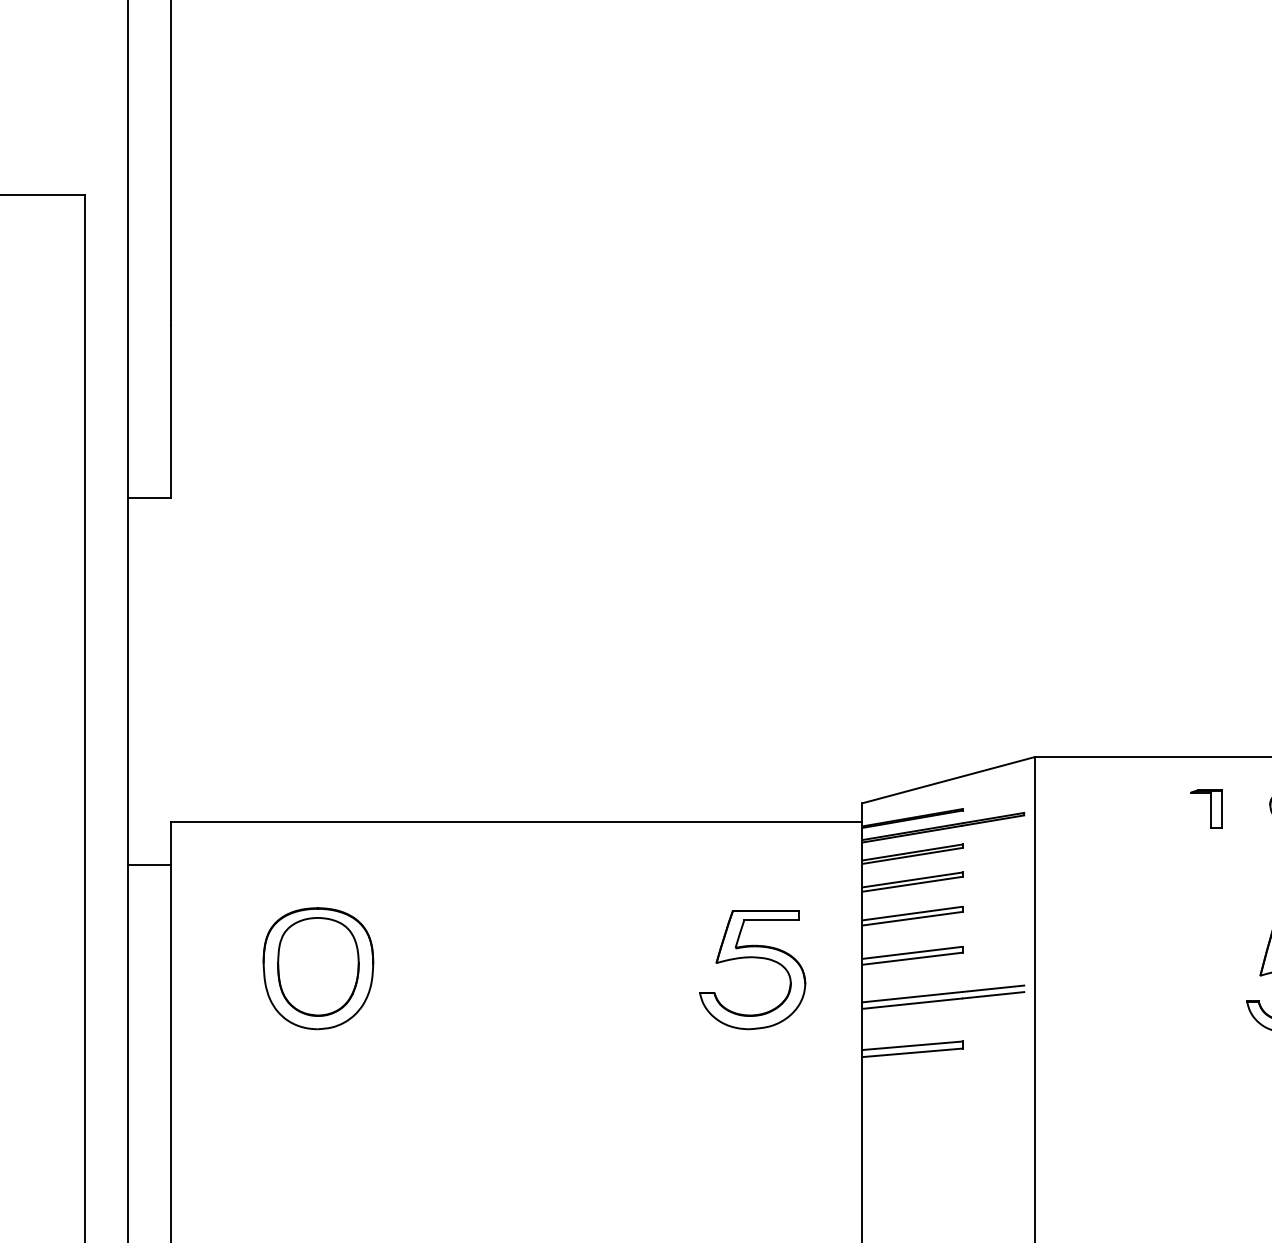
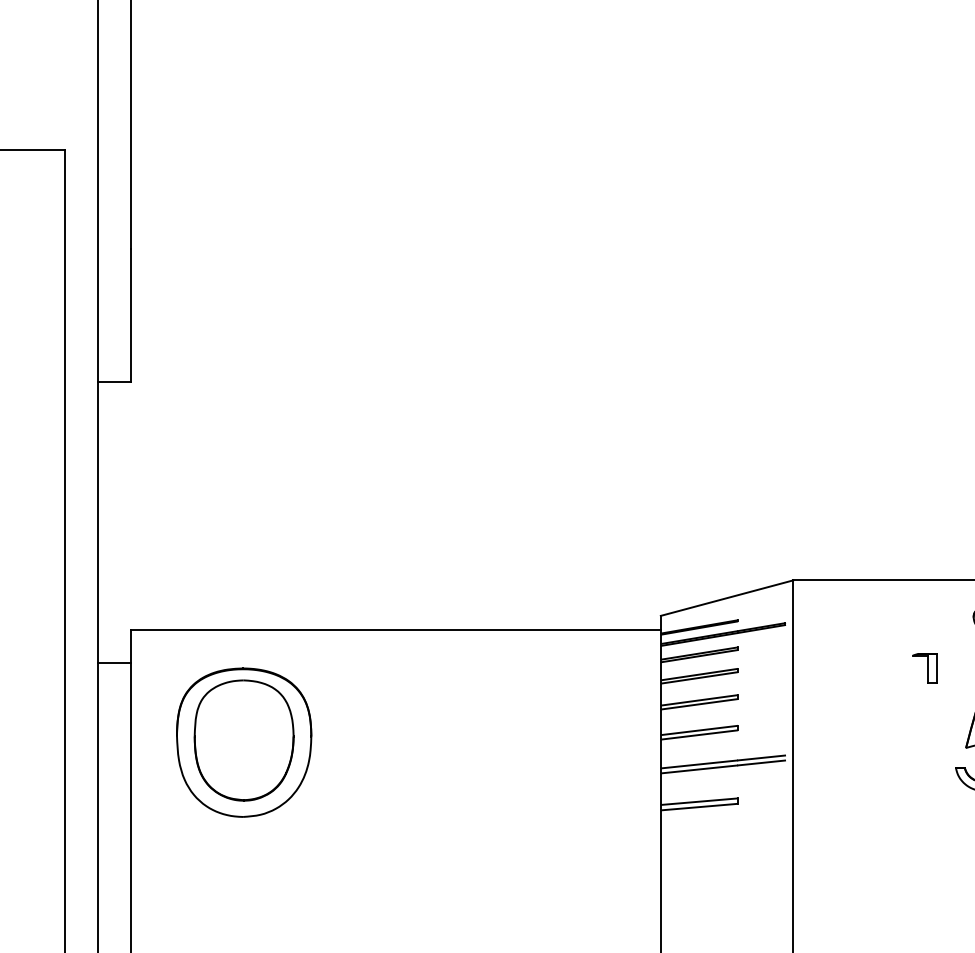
part: (1206, 809) -> (924, 668), moved
part: (752, 958) -> (576, 734), removed
part: (317, 968) -> (243, 742), size x1.6

